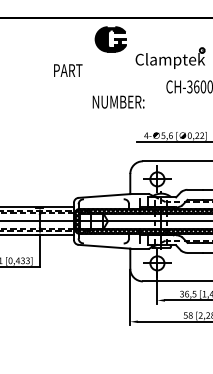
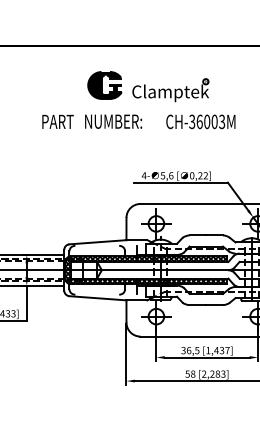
part: (110, 39) -> (104, 85), moved
text: (67, 70) -> (57, 121), moved
text: (118, 101) -> (113, 121), moved

